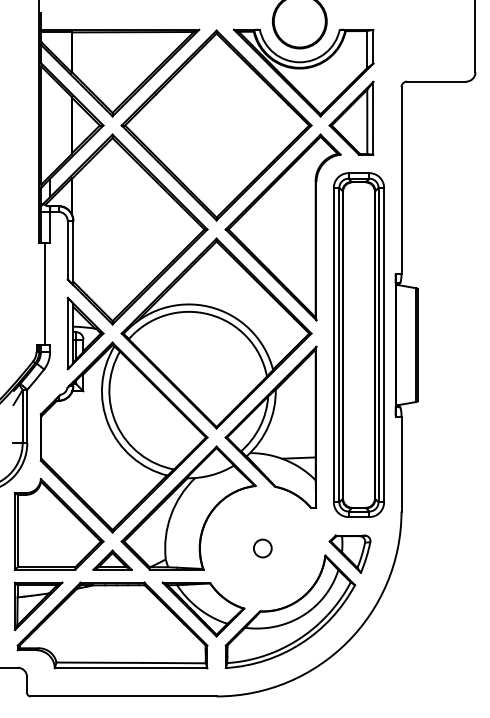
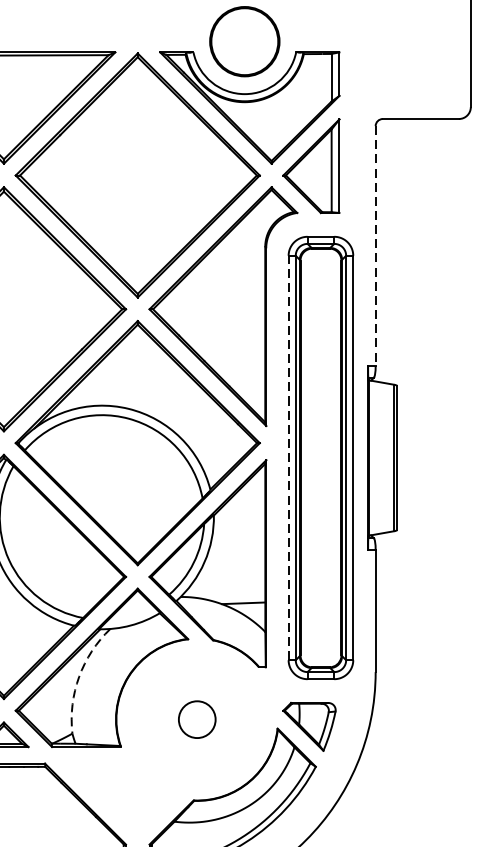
line: (401, 180) -> (375, 246), solid -> dashed
line: (333, 344) -> (288, 457), solid -> dashed
arc: (171, 515) -> (79, 677), solid -> dashed
circle: (262, 548) -> (196, 719), size x1.6
part: (203, 609) -> (120, 798), removed

